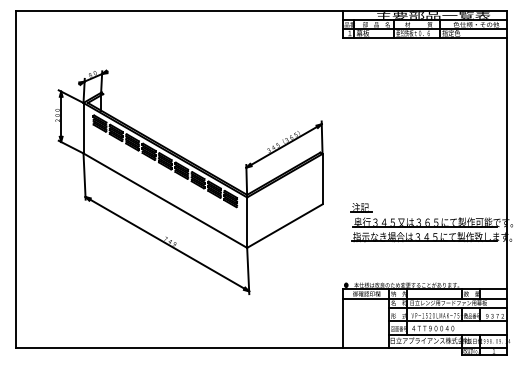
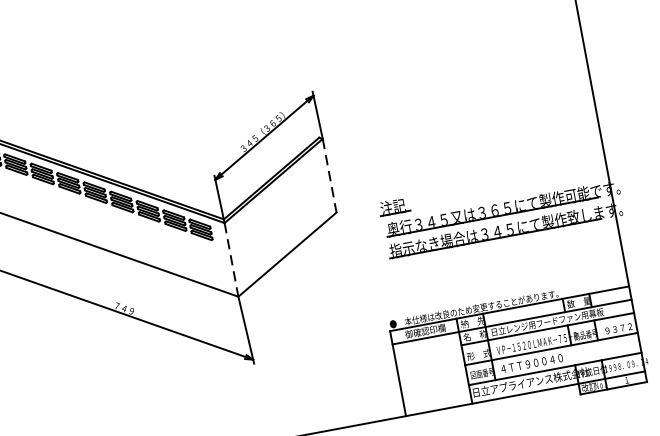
line: (322, 179) -> (329, 176), solid -> dashed
line: (247, 223) -> (232, 260), solid -> dashed

